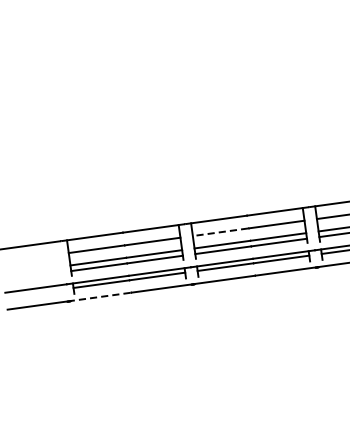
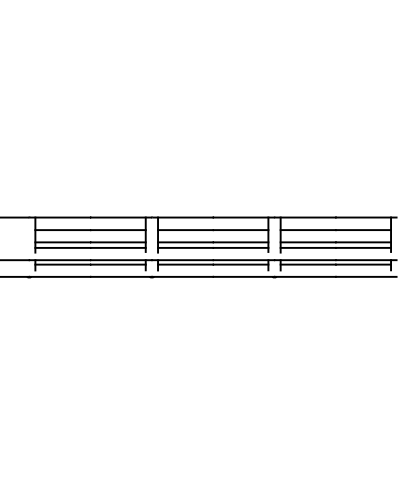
line: (219, 232) -> (184, 230), dashed -> solid
line: (99, 296) -> (59, 276), dashed -> solid

